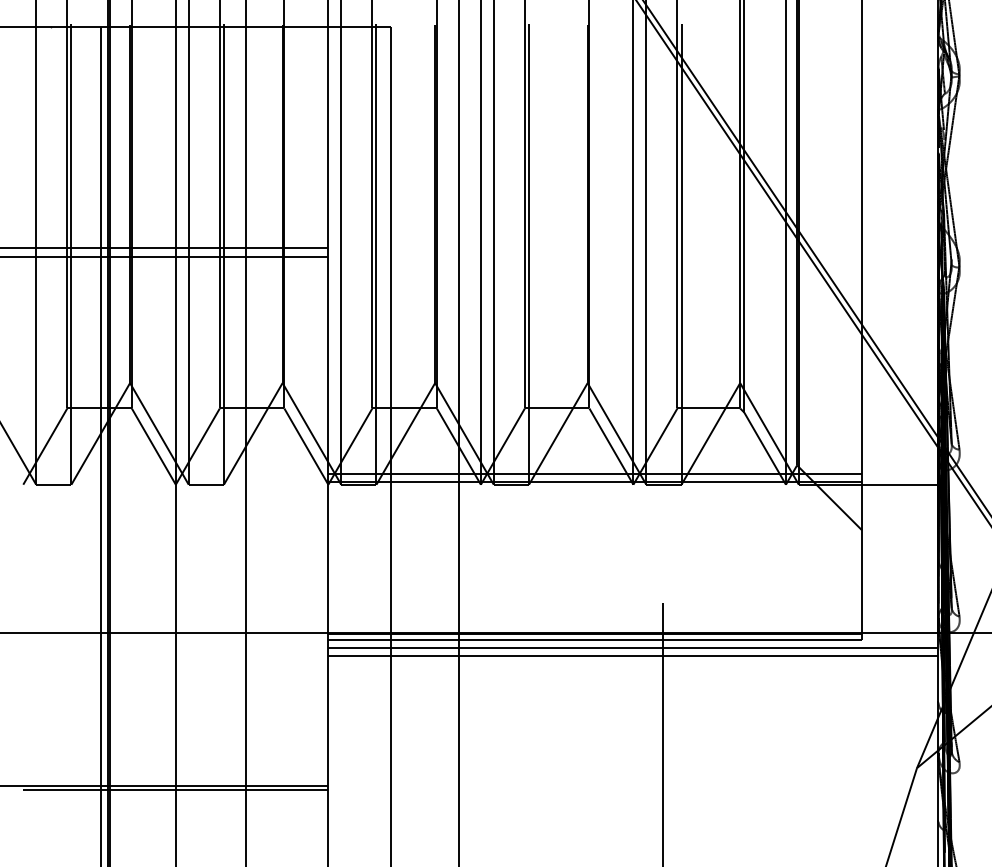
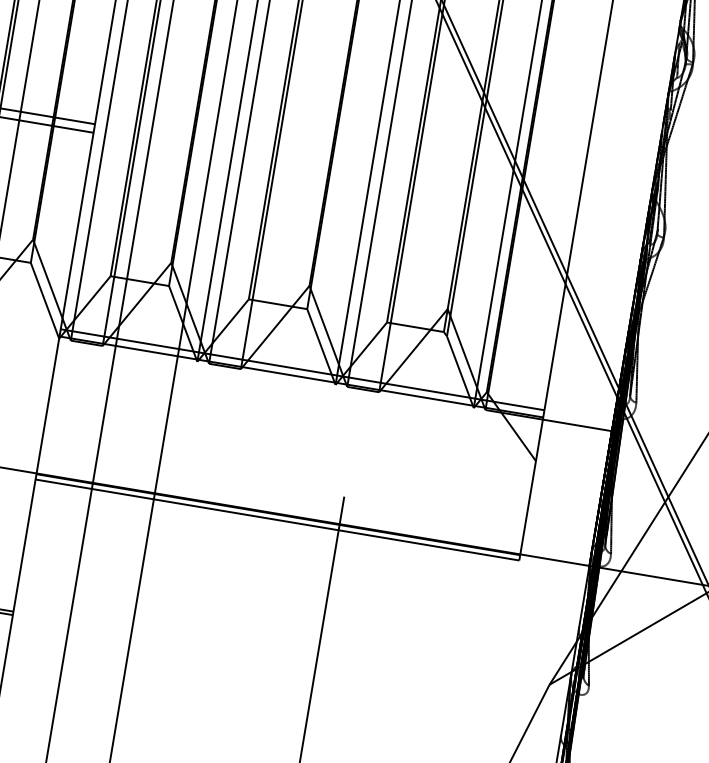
line: (633, 648) -> (310, 533), removed
line: (633, 656) -> (309, 540), removed

